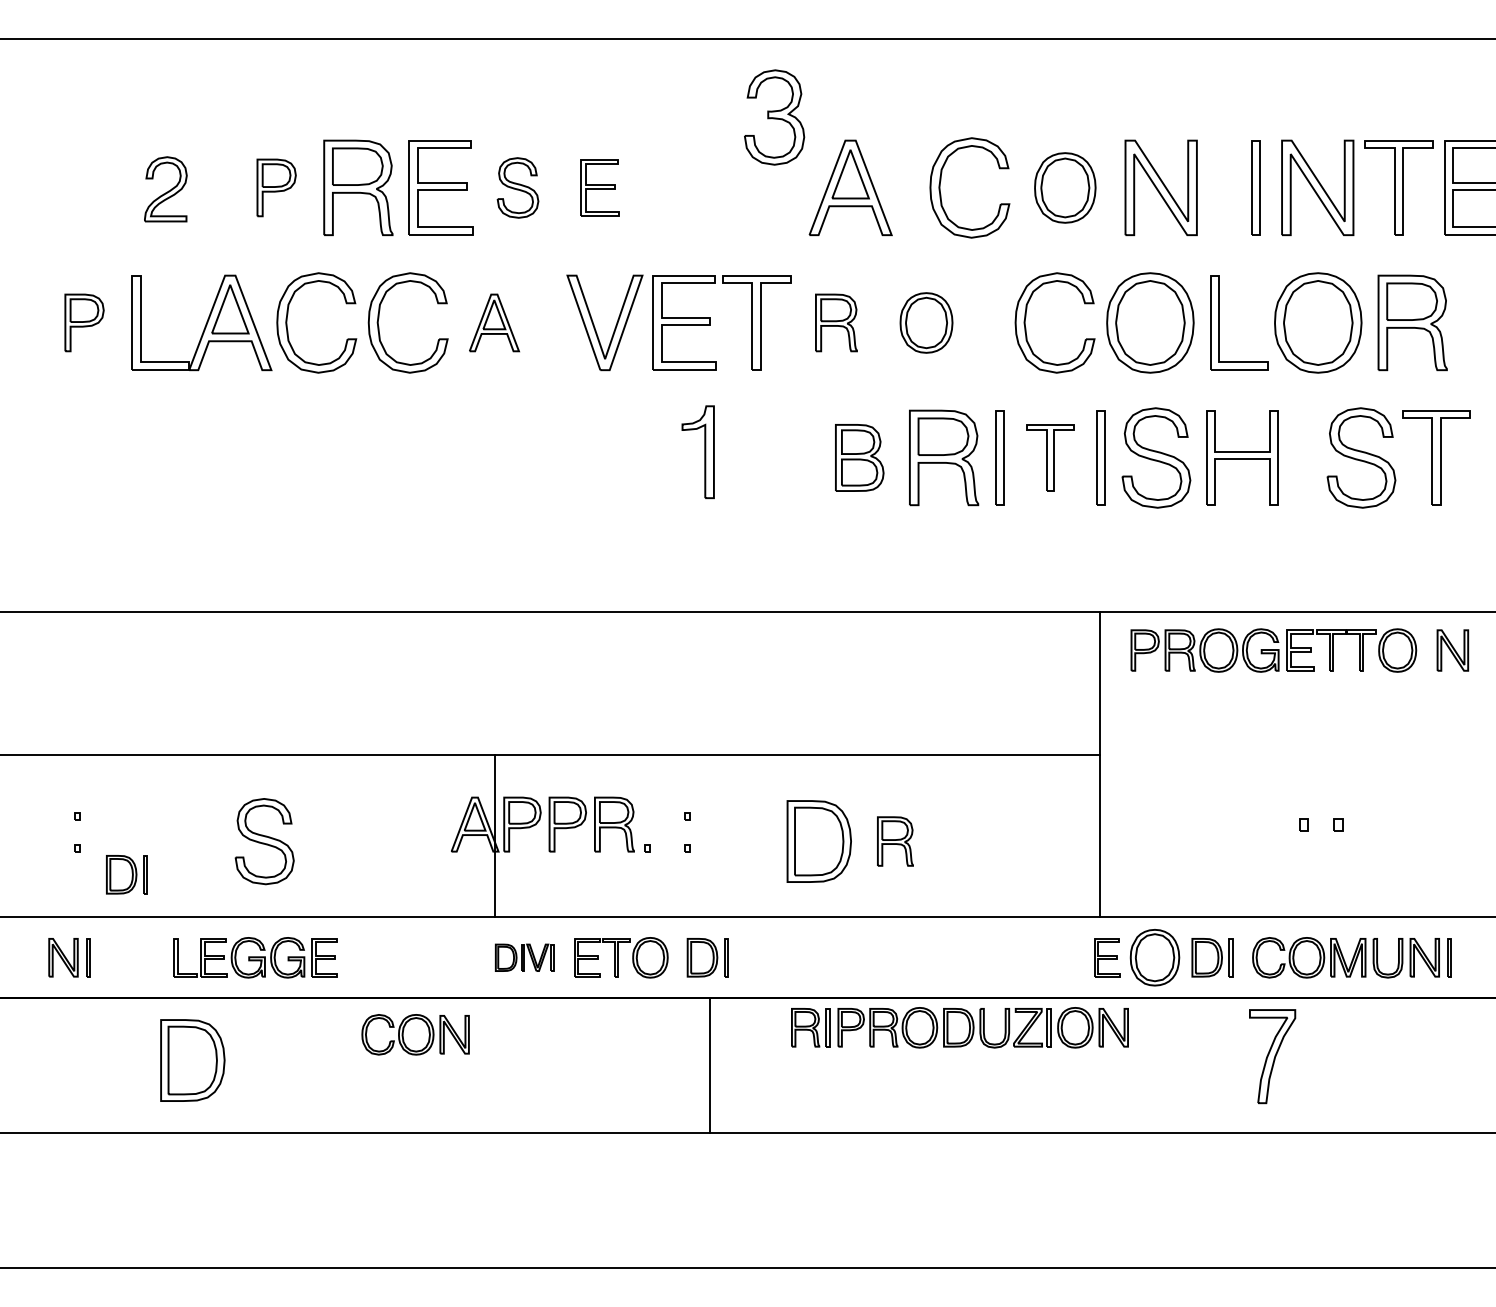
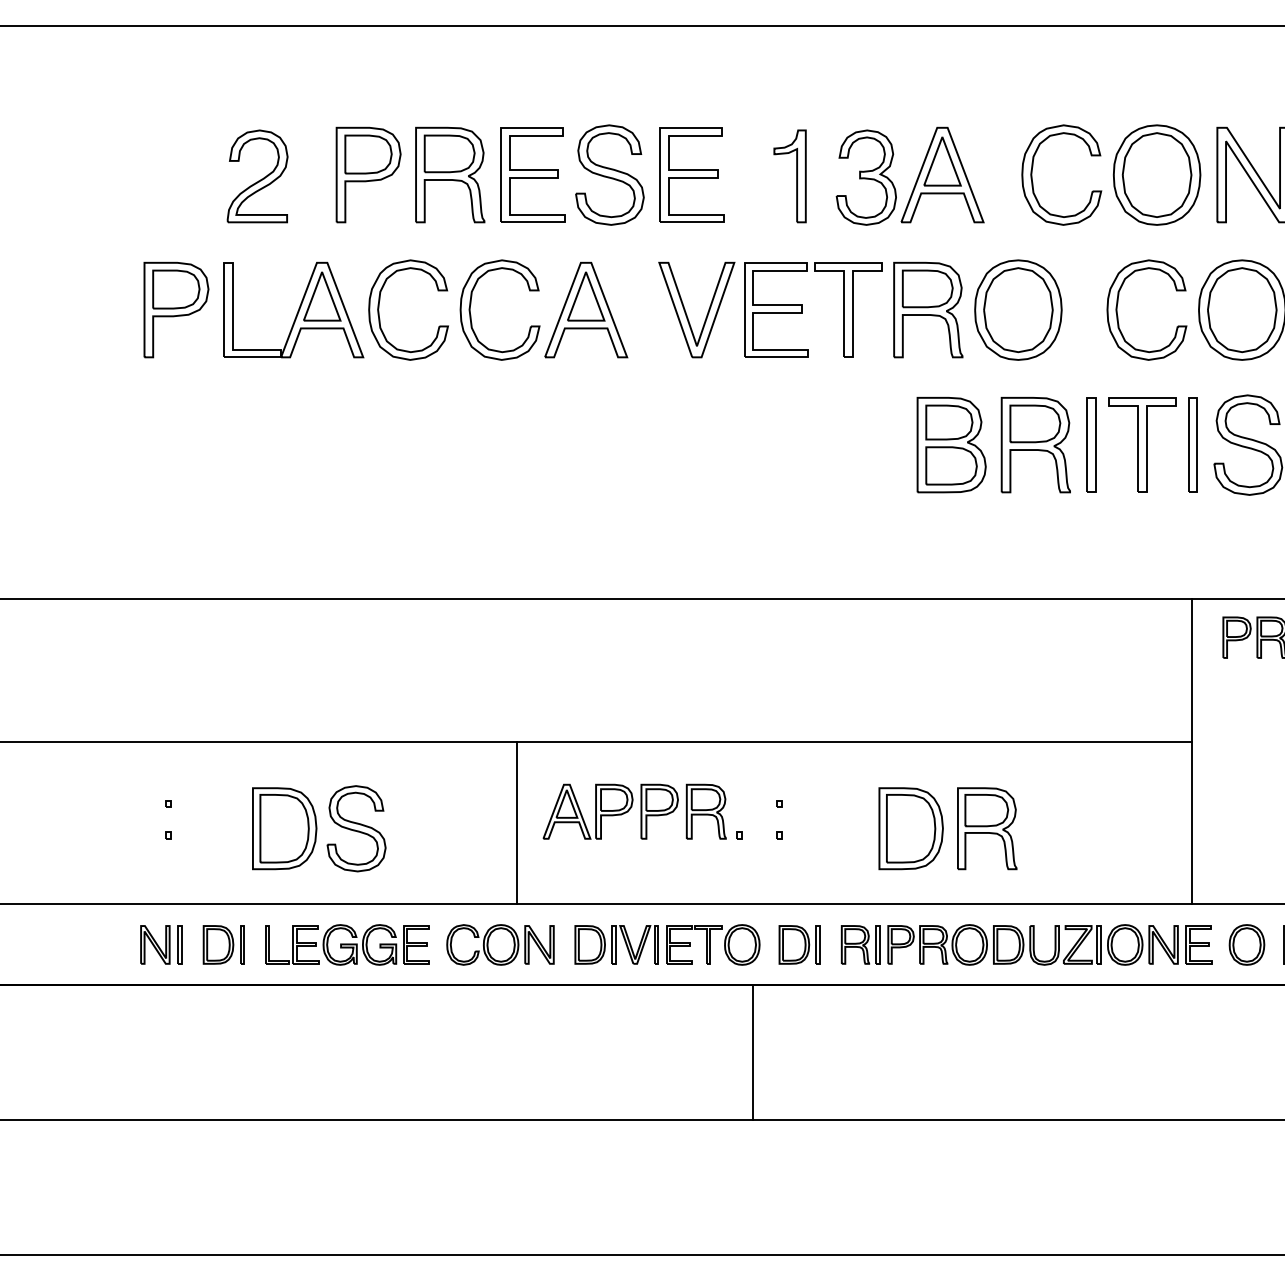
part: (774, 117) -> (866, 177), moved
part: (276, 187) -> (368, 174), size x1.67
part: (517, 187) -> (609, 174), size x1.67
part: (599, 187) -> (691, 174), size x1.67
part: (1065, 187) -> (1157, 174), size x1.43
part: (165, 189) -> (257, 176), size x1.43
part: (84, 322) -> (176, 309), size x1.67
part: (494, 322) -> (586, 309), size x1.67
part: (836, 322) -> (928, 309), size x1.67
part: (926, 322) -> (1018, 309), size x1.67
part: (704, 452) -> (796, 176), moved
part: (859, 457) -> (951, 444), size x1.43
part: (1050, 457) -> (1142, 444), size x1.43
line: (494, 835) -> (516, 822), moved
part: (895, 841) -> (987, 828), size x1.67
part: (126, 874) -> (223, 944), moved
part: (524, 957) -> (616, 944), size x1.43
part: (1155, 957) -> (1247, 944), size x0.71
part: (959, 1027) -> (1009, 944), moved
part: (415, 1034) -> (500, 944), moved
part: (192, 1060) -> (284, 828), moved
line: (710, 1064) -> (753, 1051), moved

